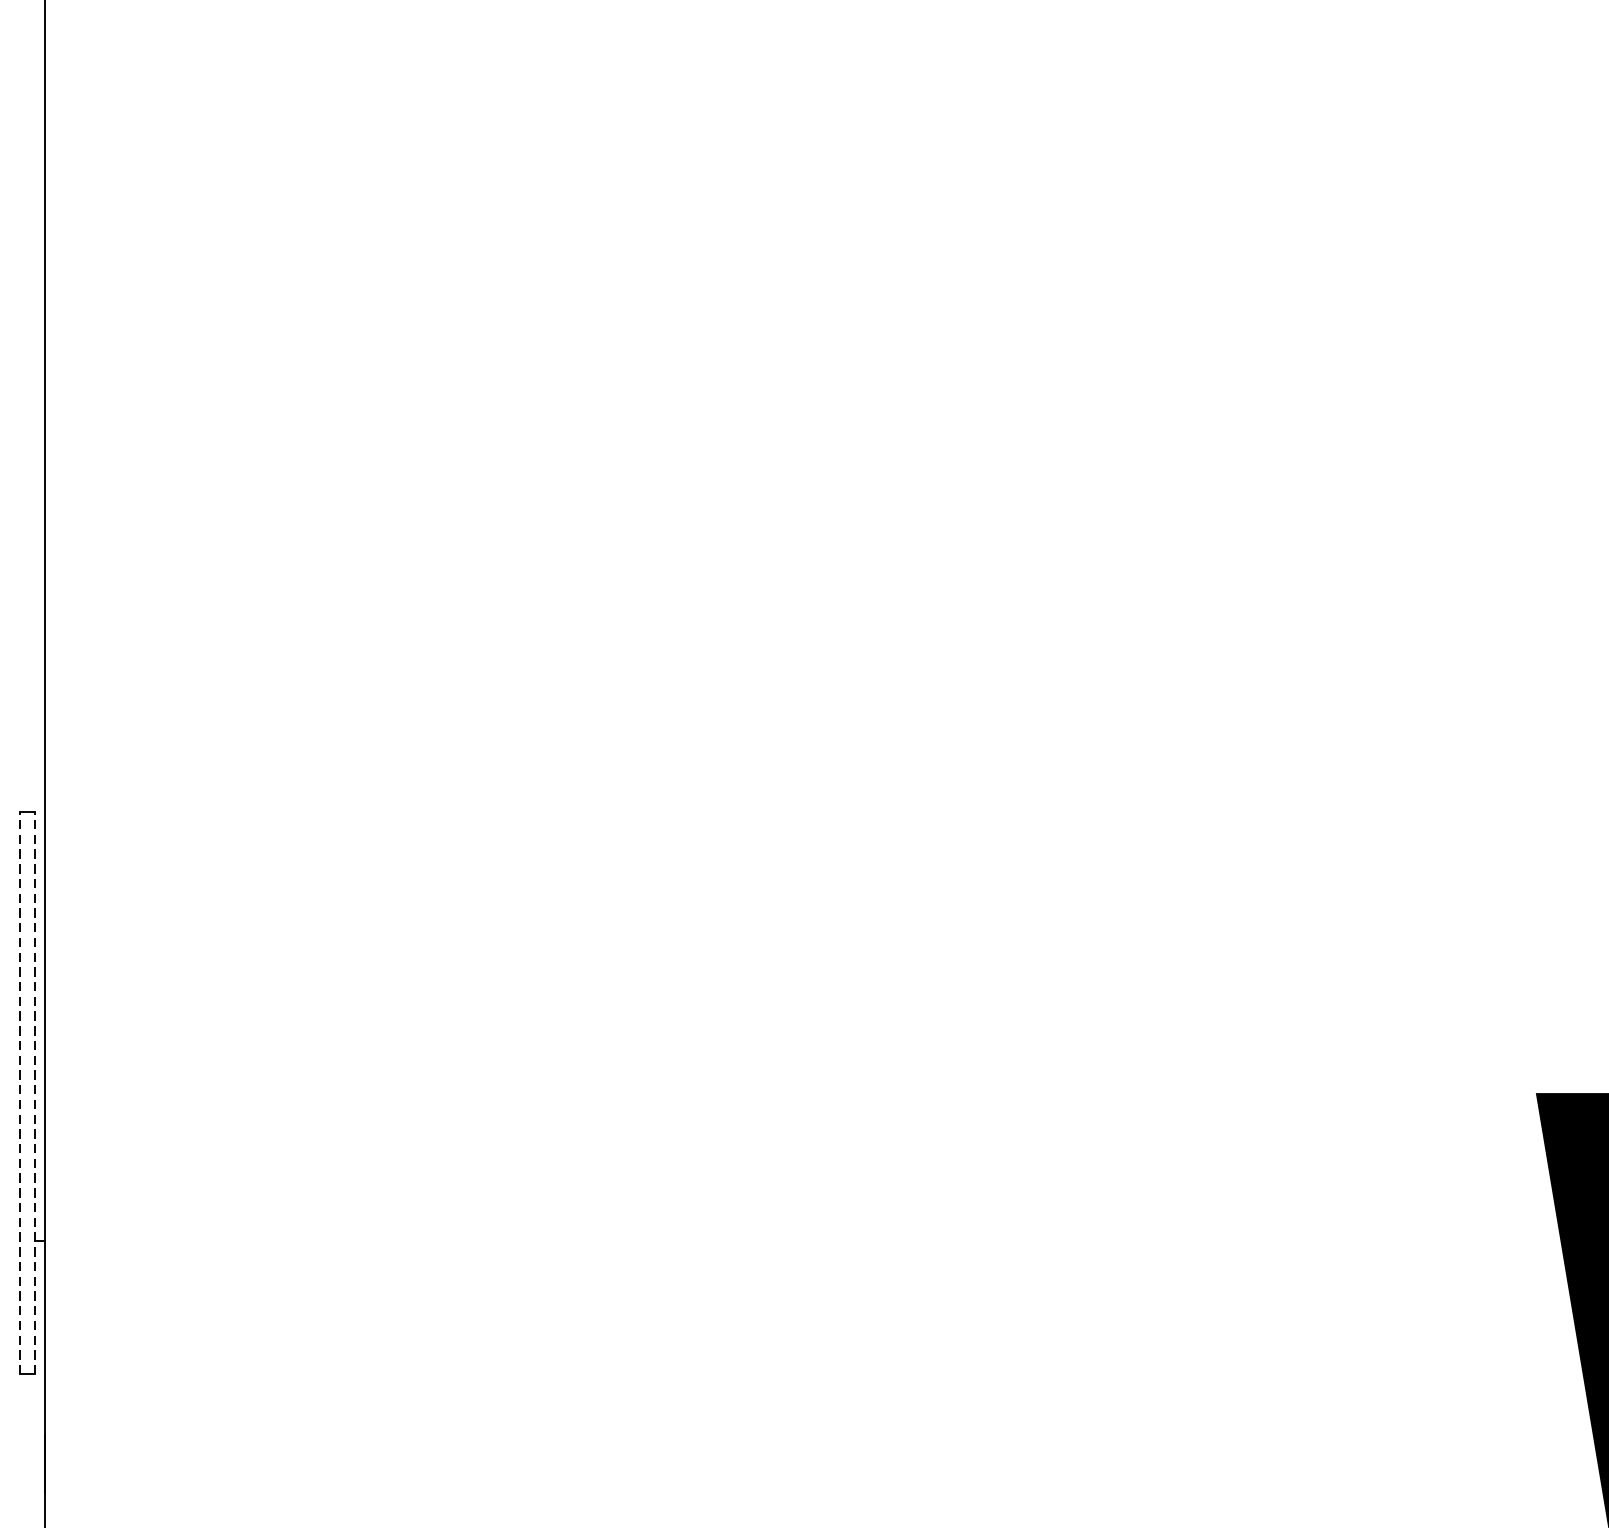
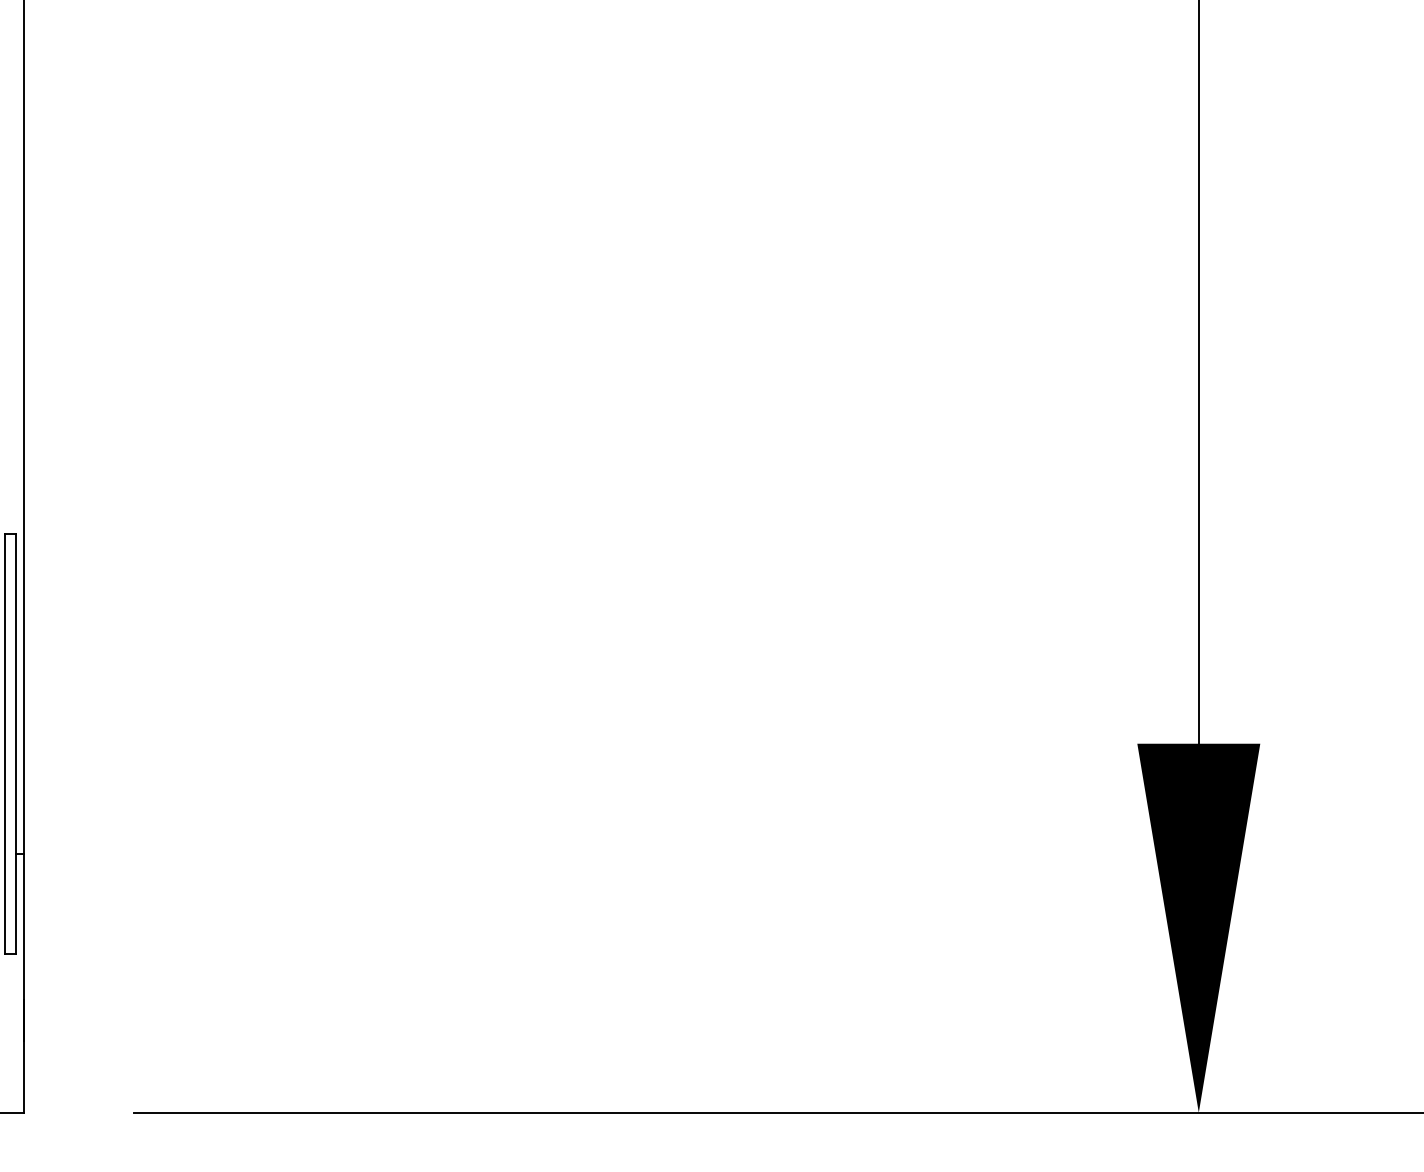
line: (20, 1092) -> (5, 743), dashed -> solid
line: (35, 1092) -> (16, 743), dashed -> solid

